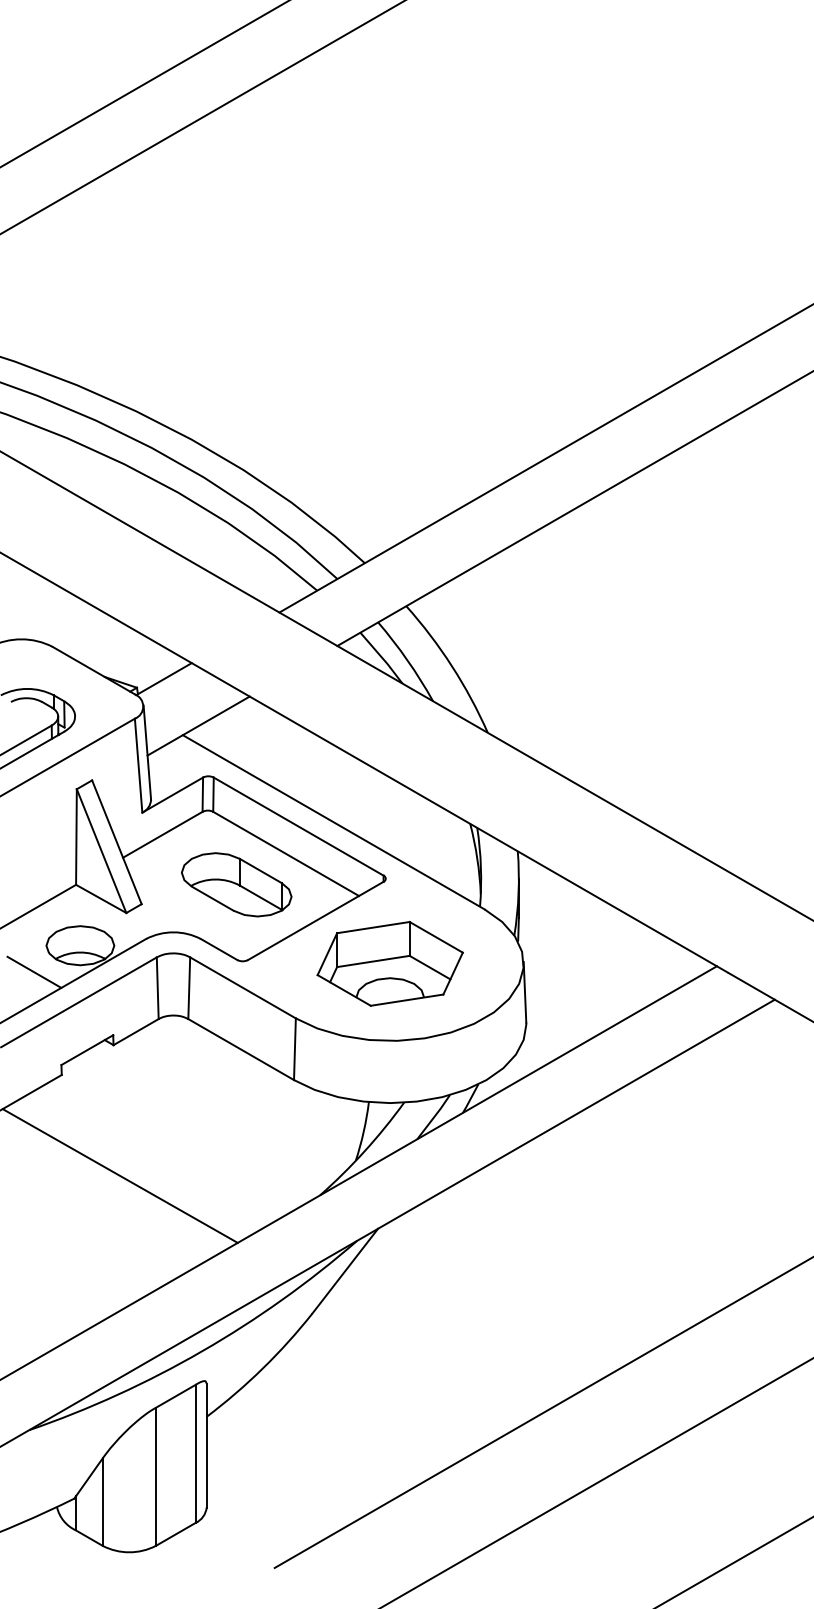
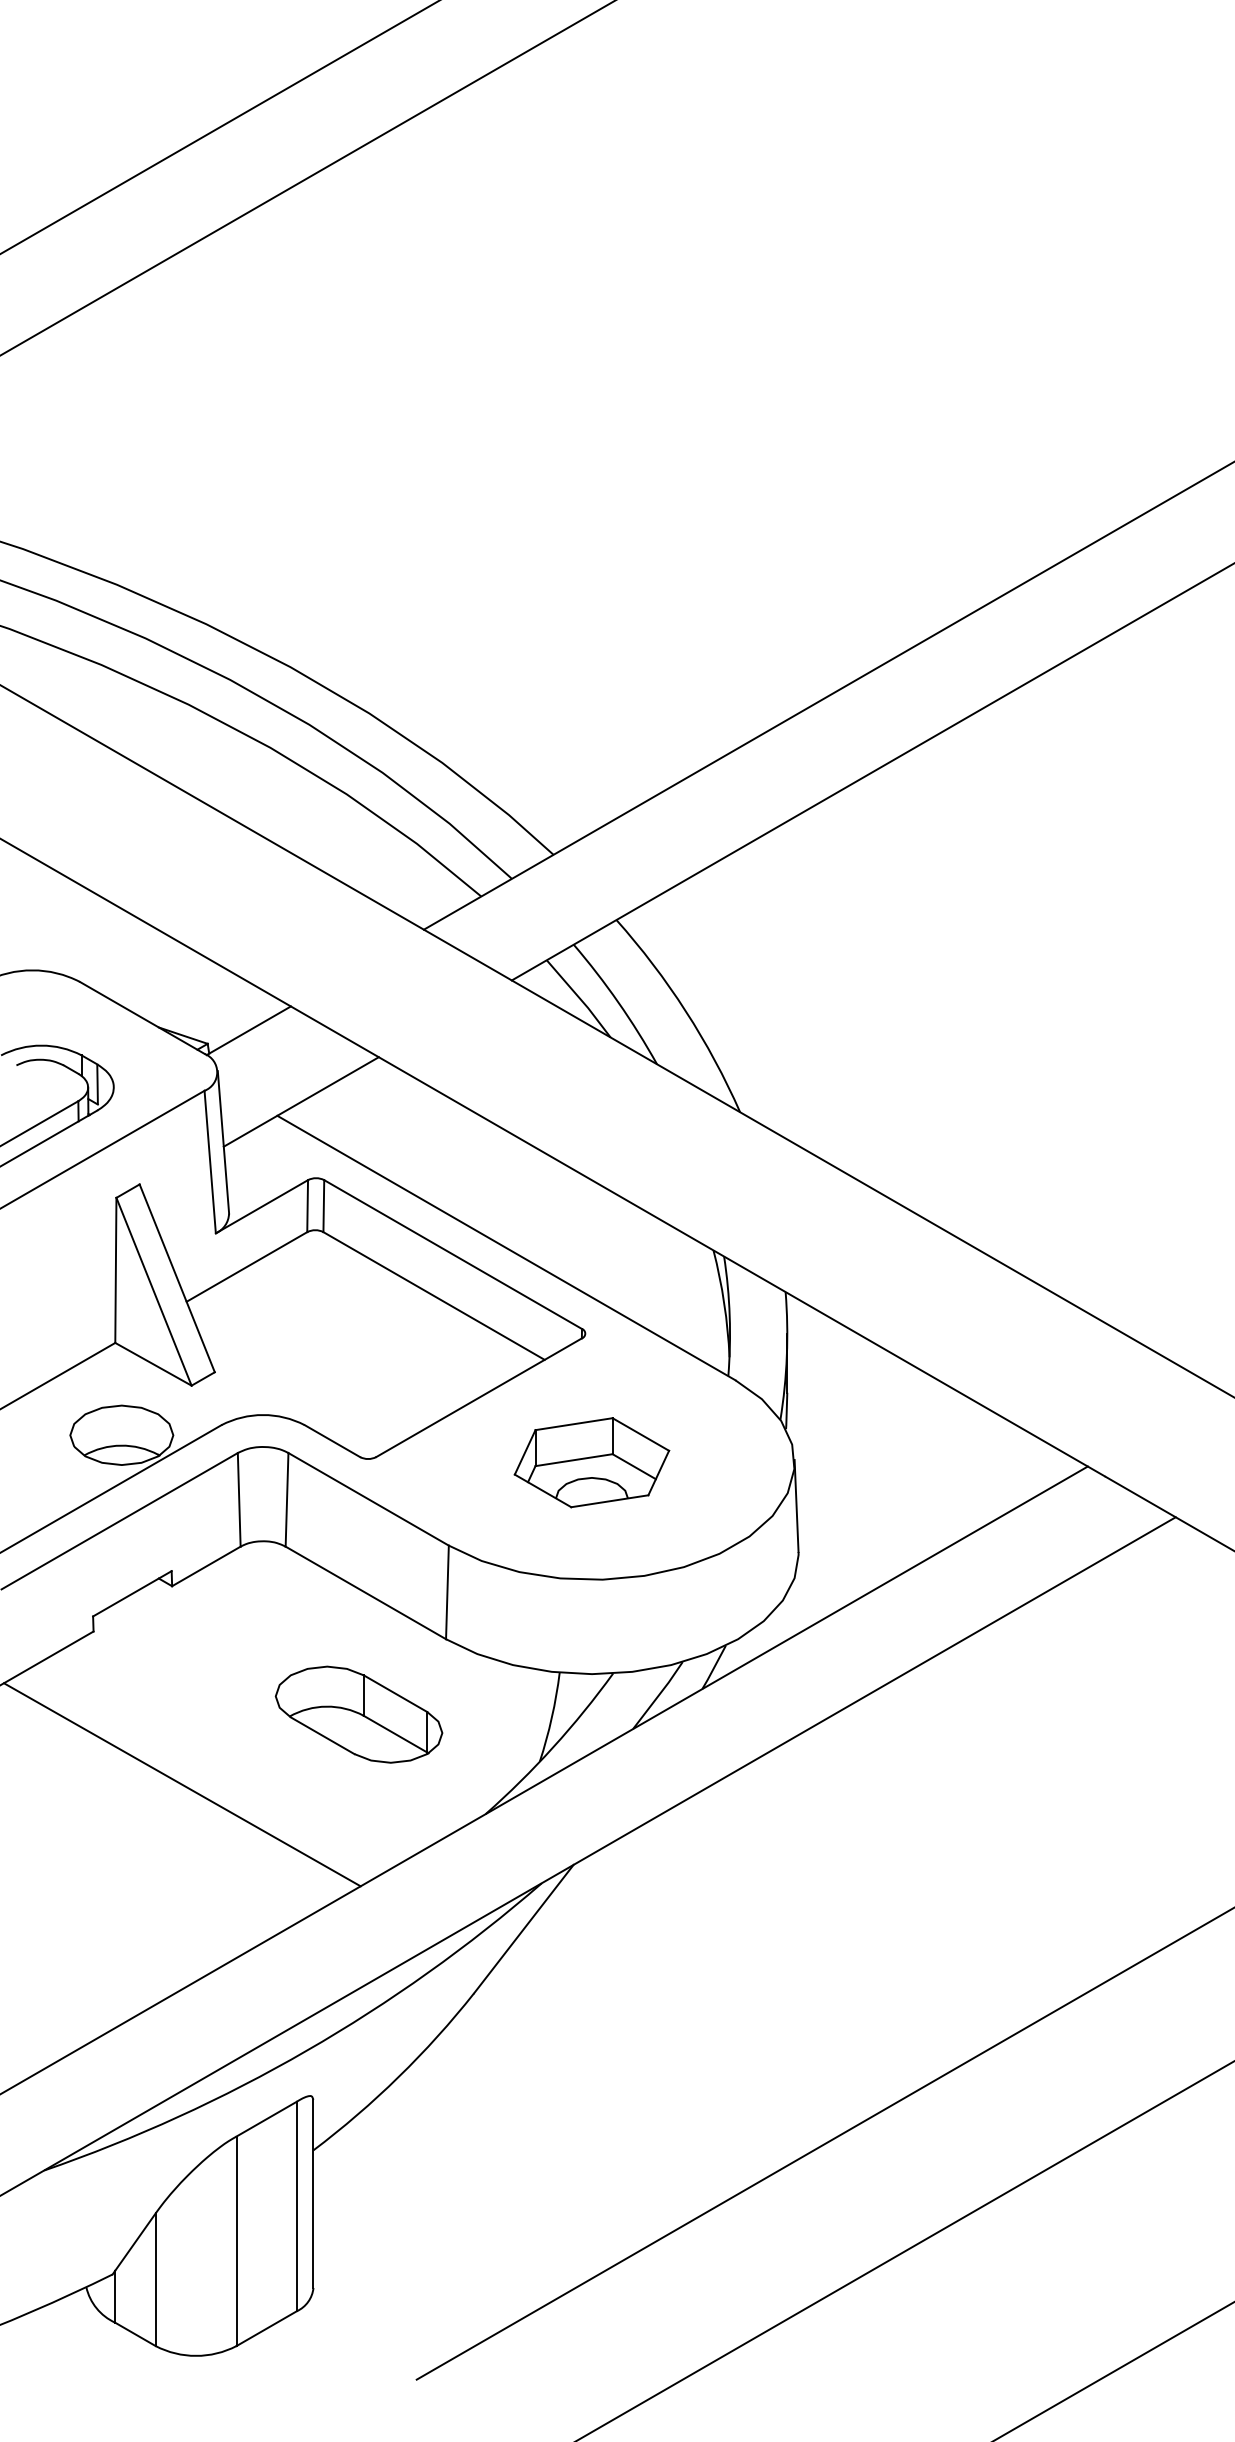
part: (236, 884) -> (358, 1714), moved
part: (389, 963) -> (590, 1462), size x0.7
line: (34, 971) -> (52, 1474), removed

